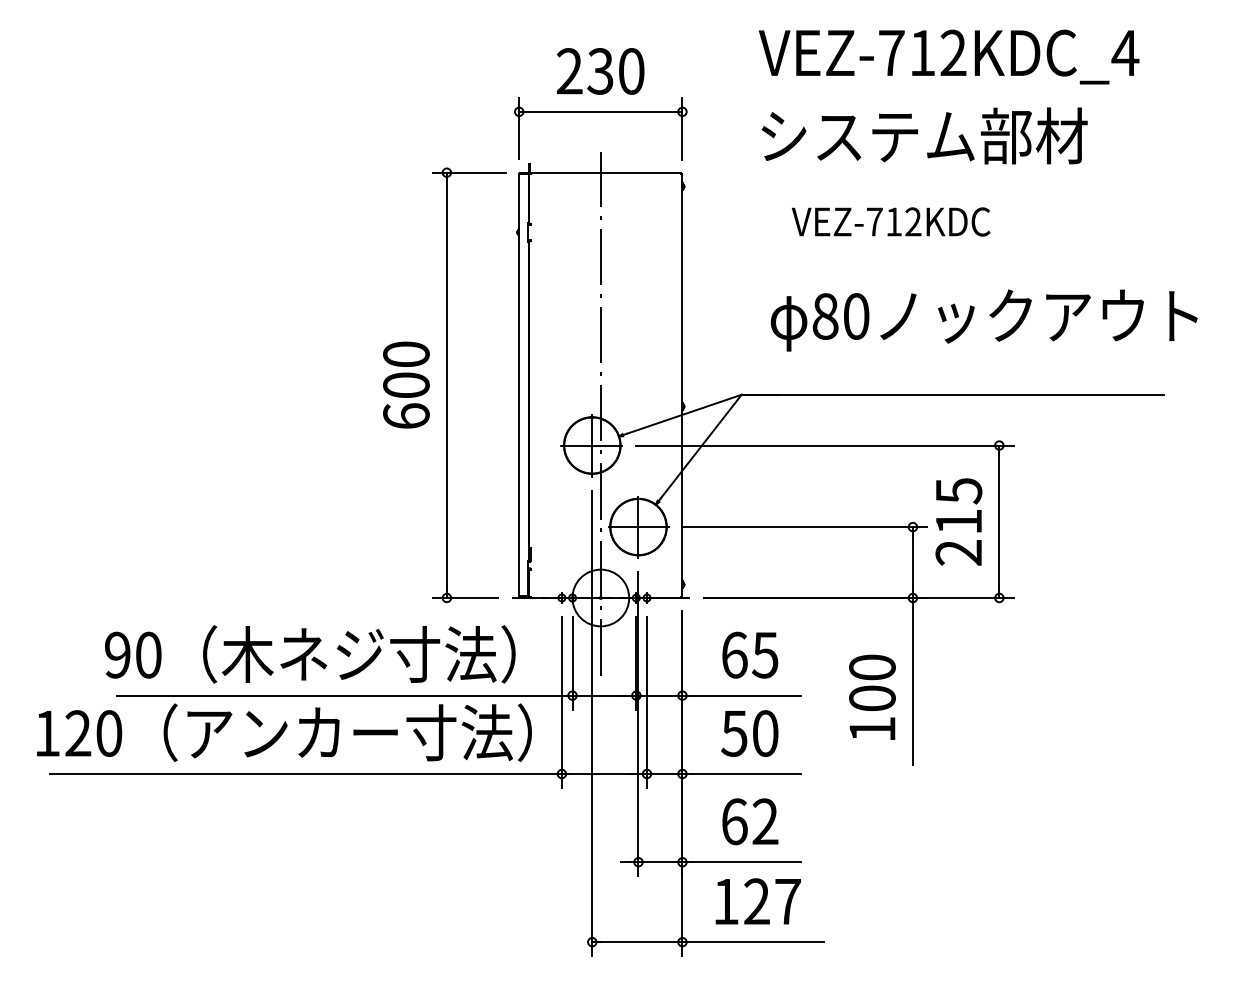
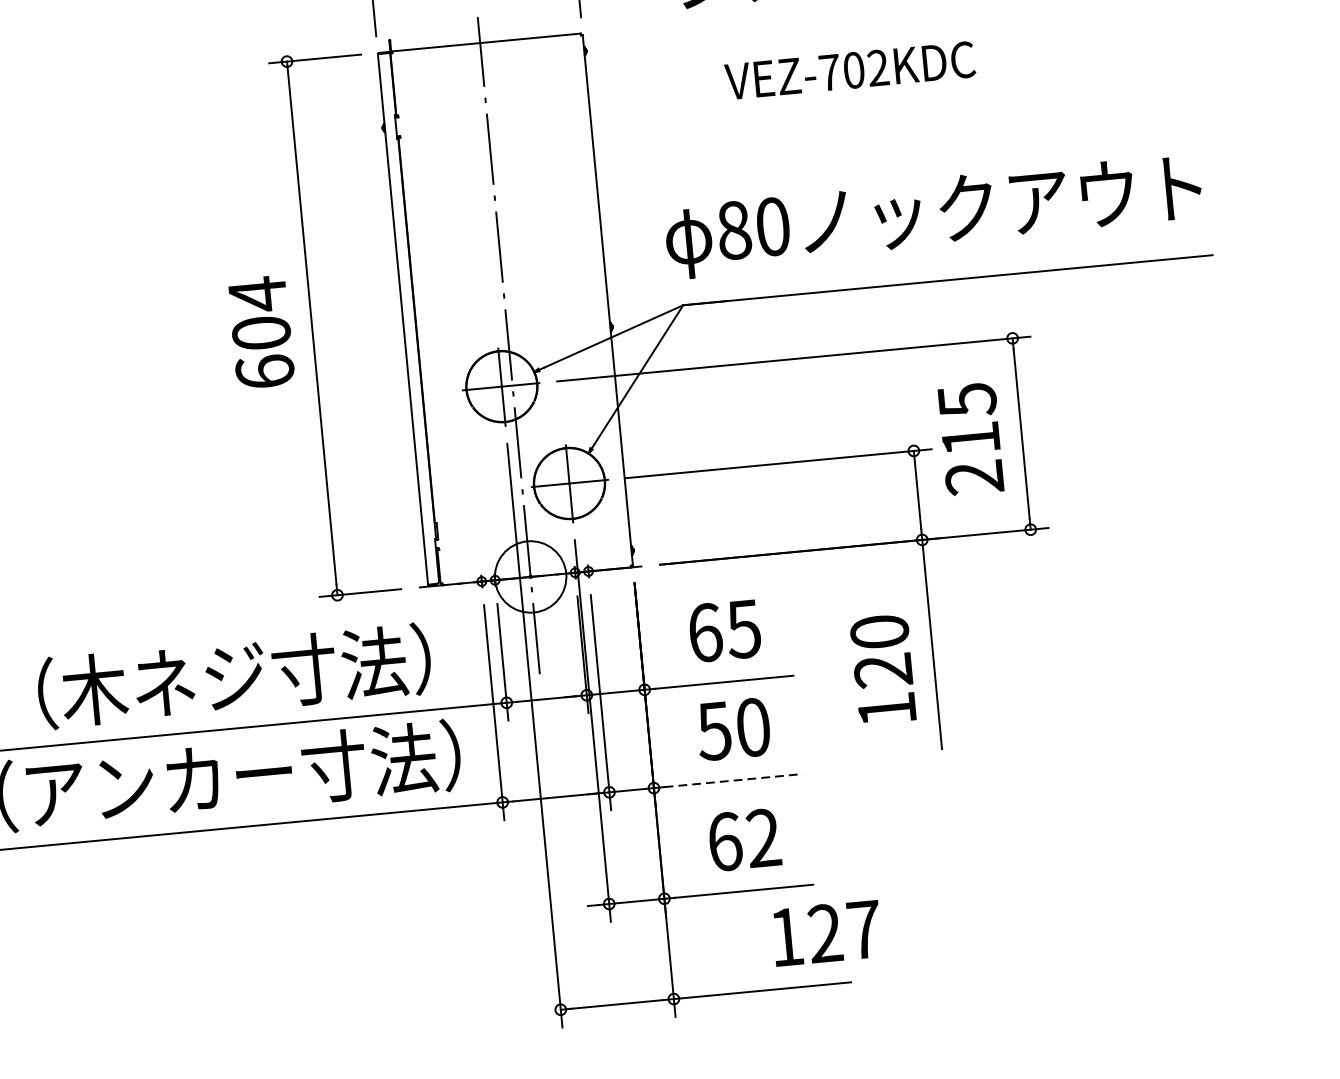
text: (894, 221) -> (854, 69), VEZ-712KDC -> VEZ-702KDC
text: (983, 320) -> (932, 216), moved
text: (406, 354) -> (257, 294), 600 -> 604
text: (872, 698) -> (883, 670), 100 -> 120
line: (746, 774) -> (734, 781), solid -> dashed
text: (757, 901) -> (825, 933), moved

